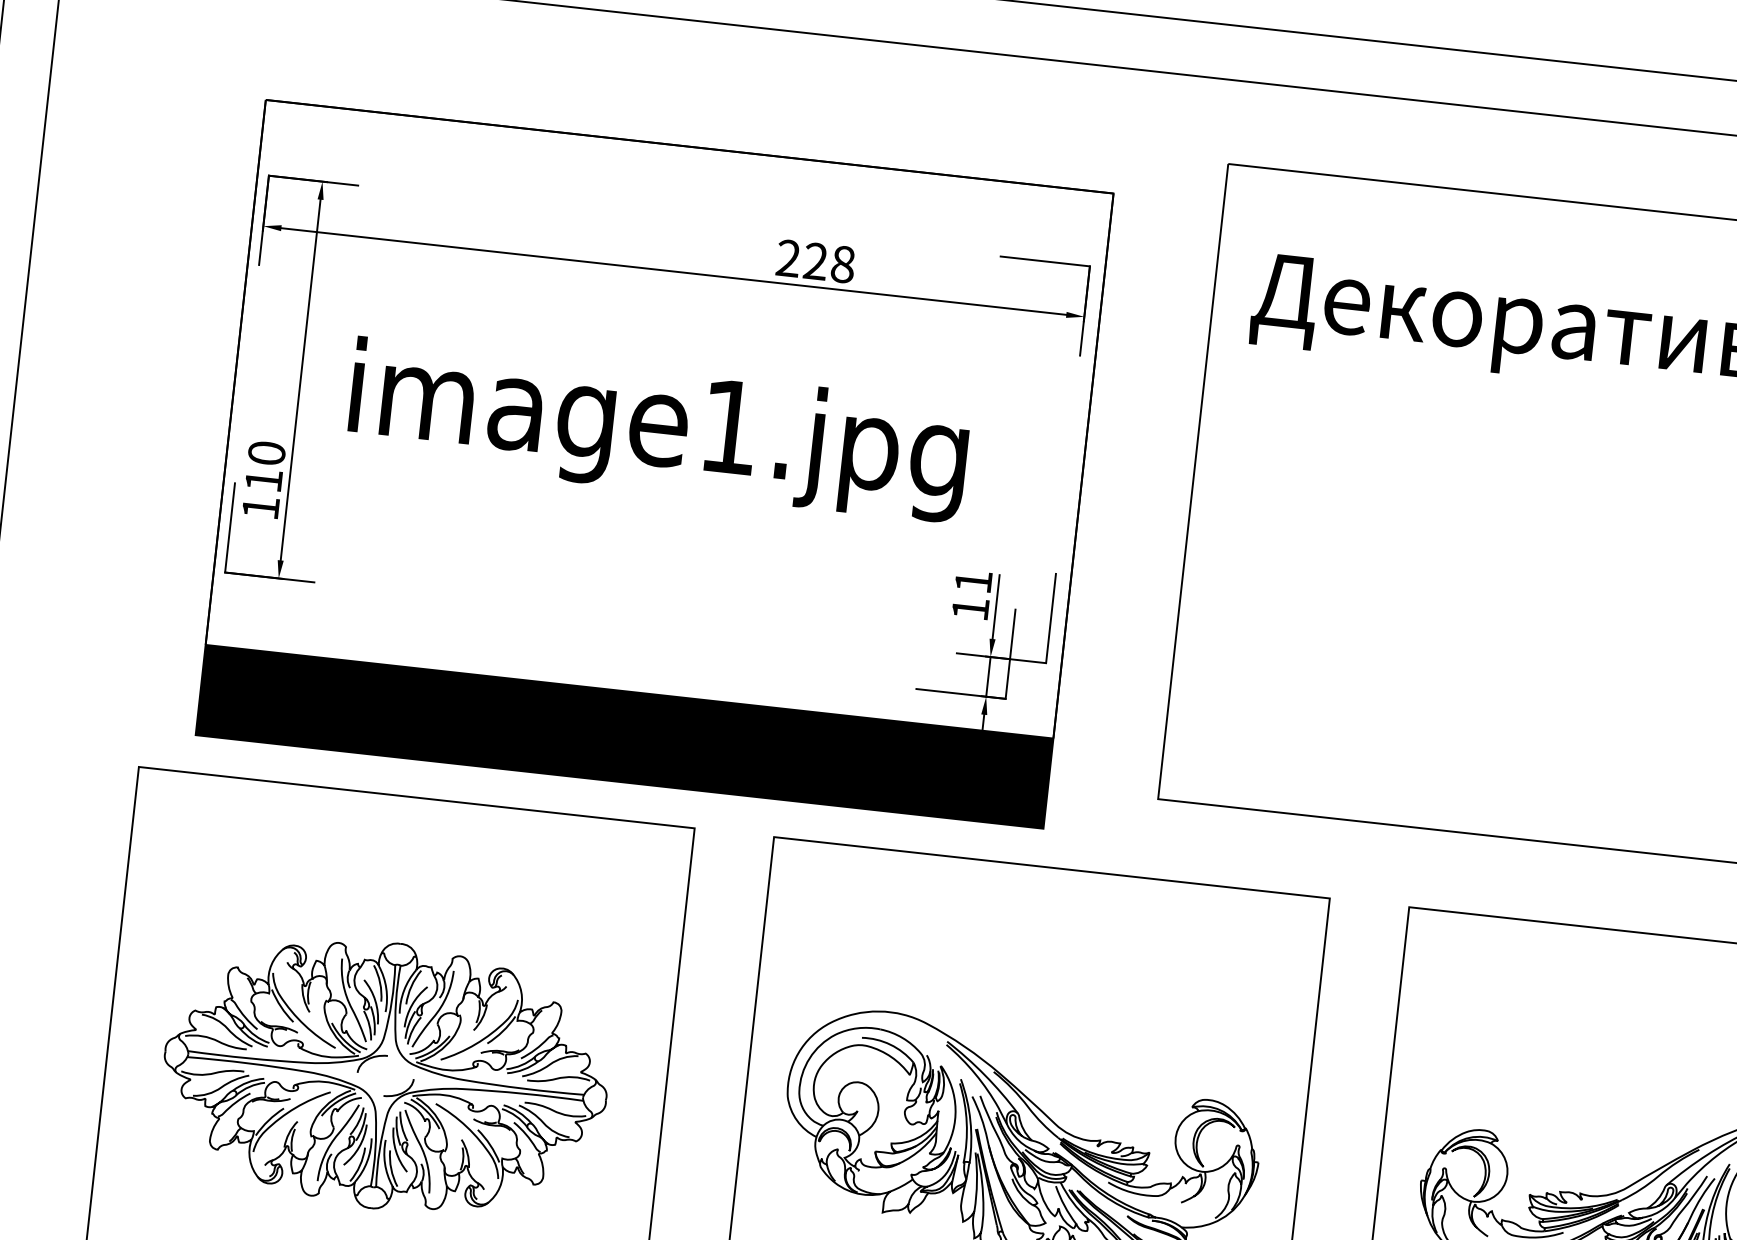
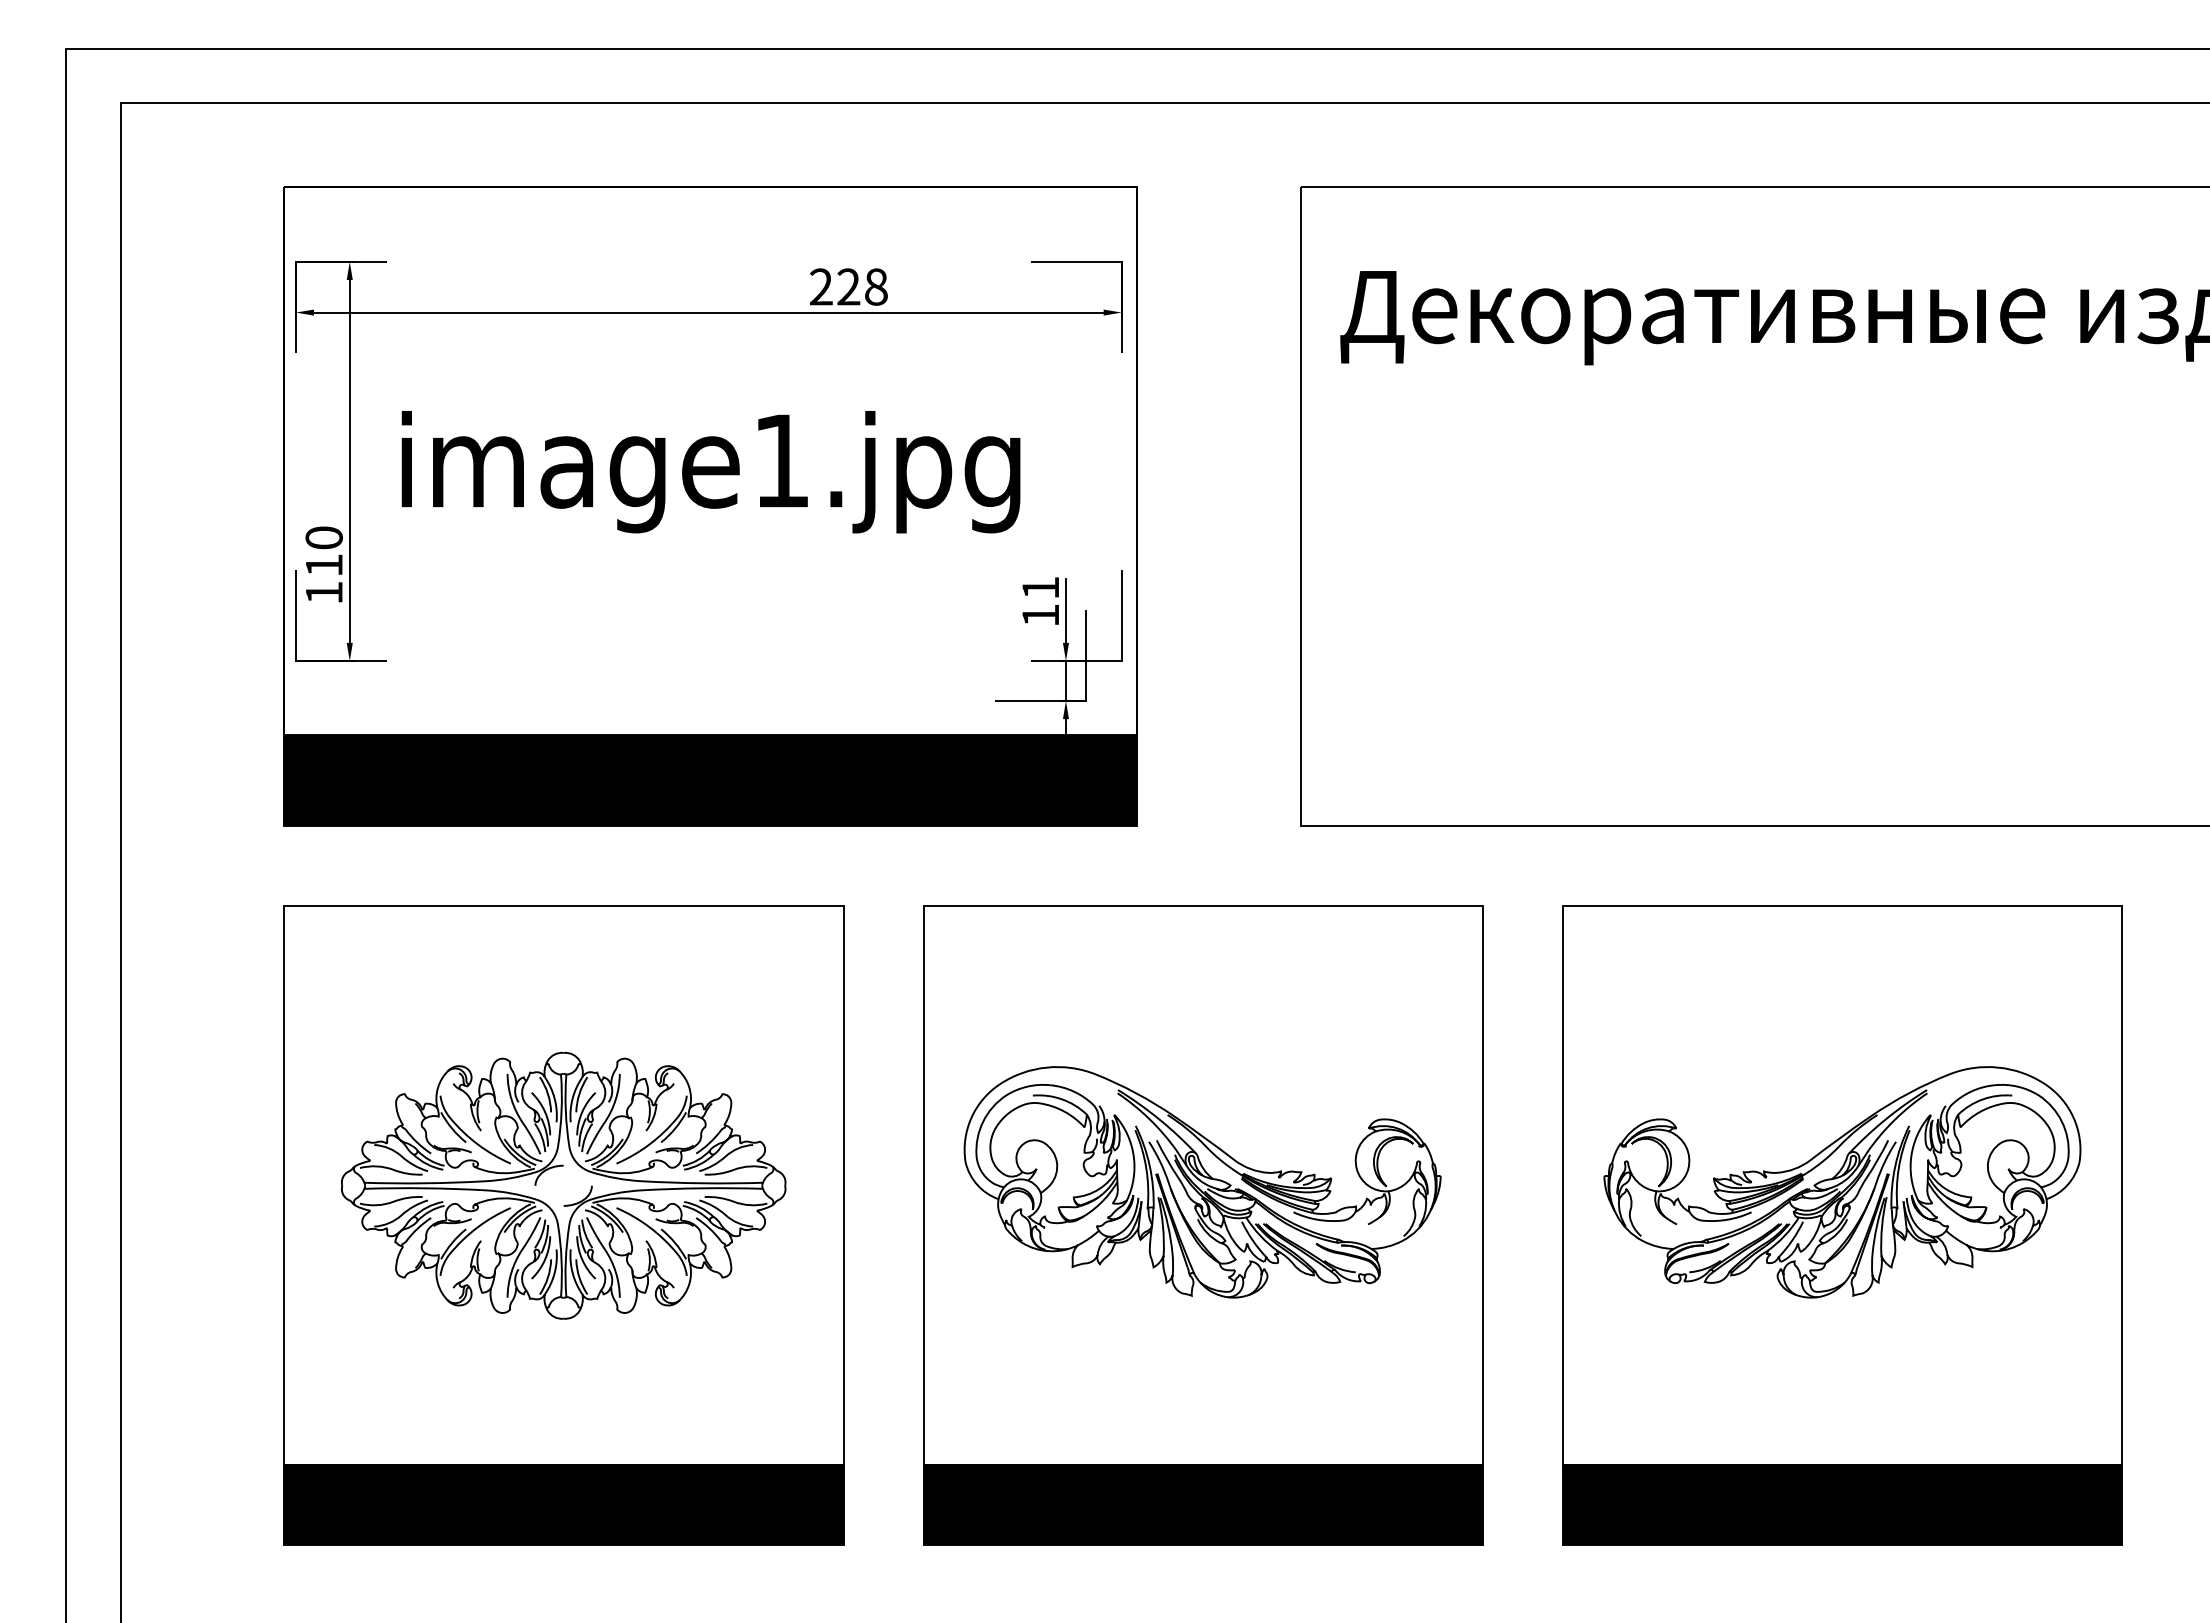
part: (654, 464) -> (710, 506), moved

